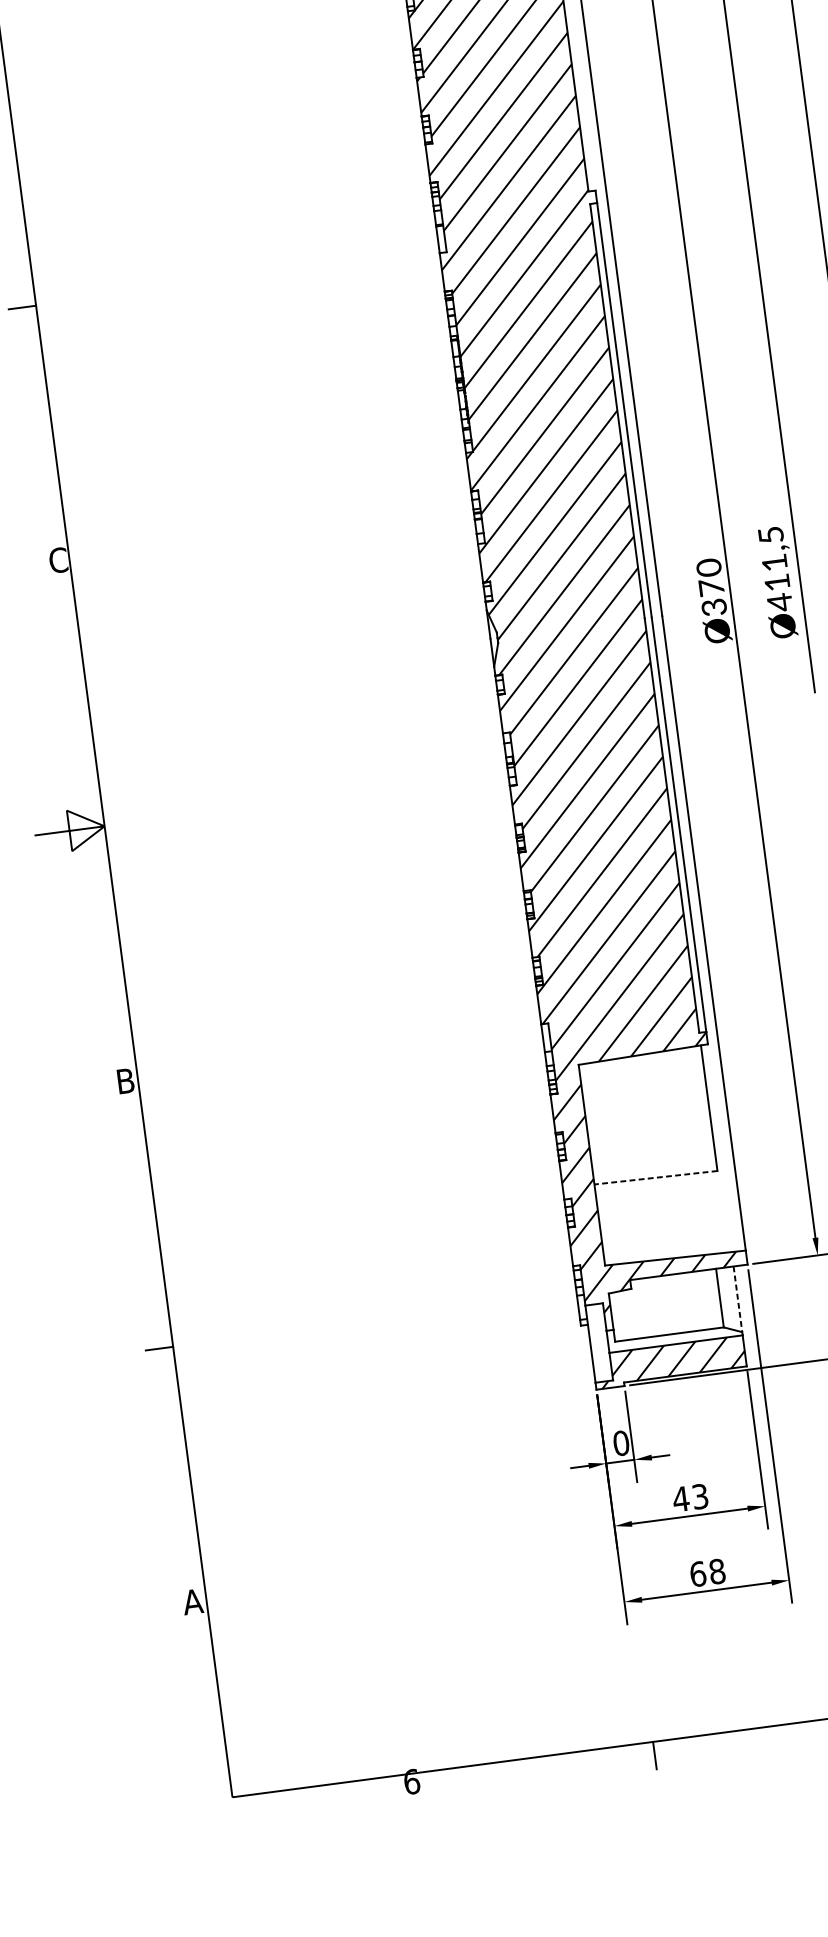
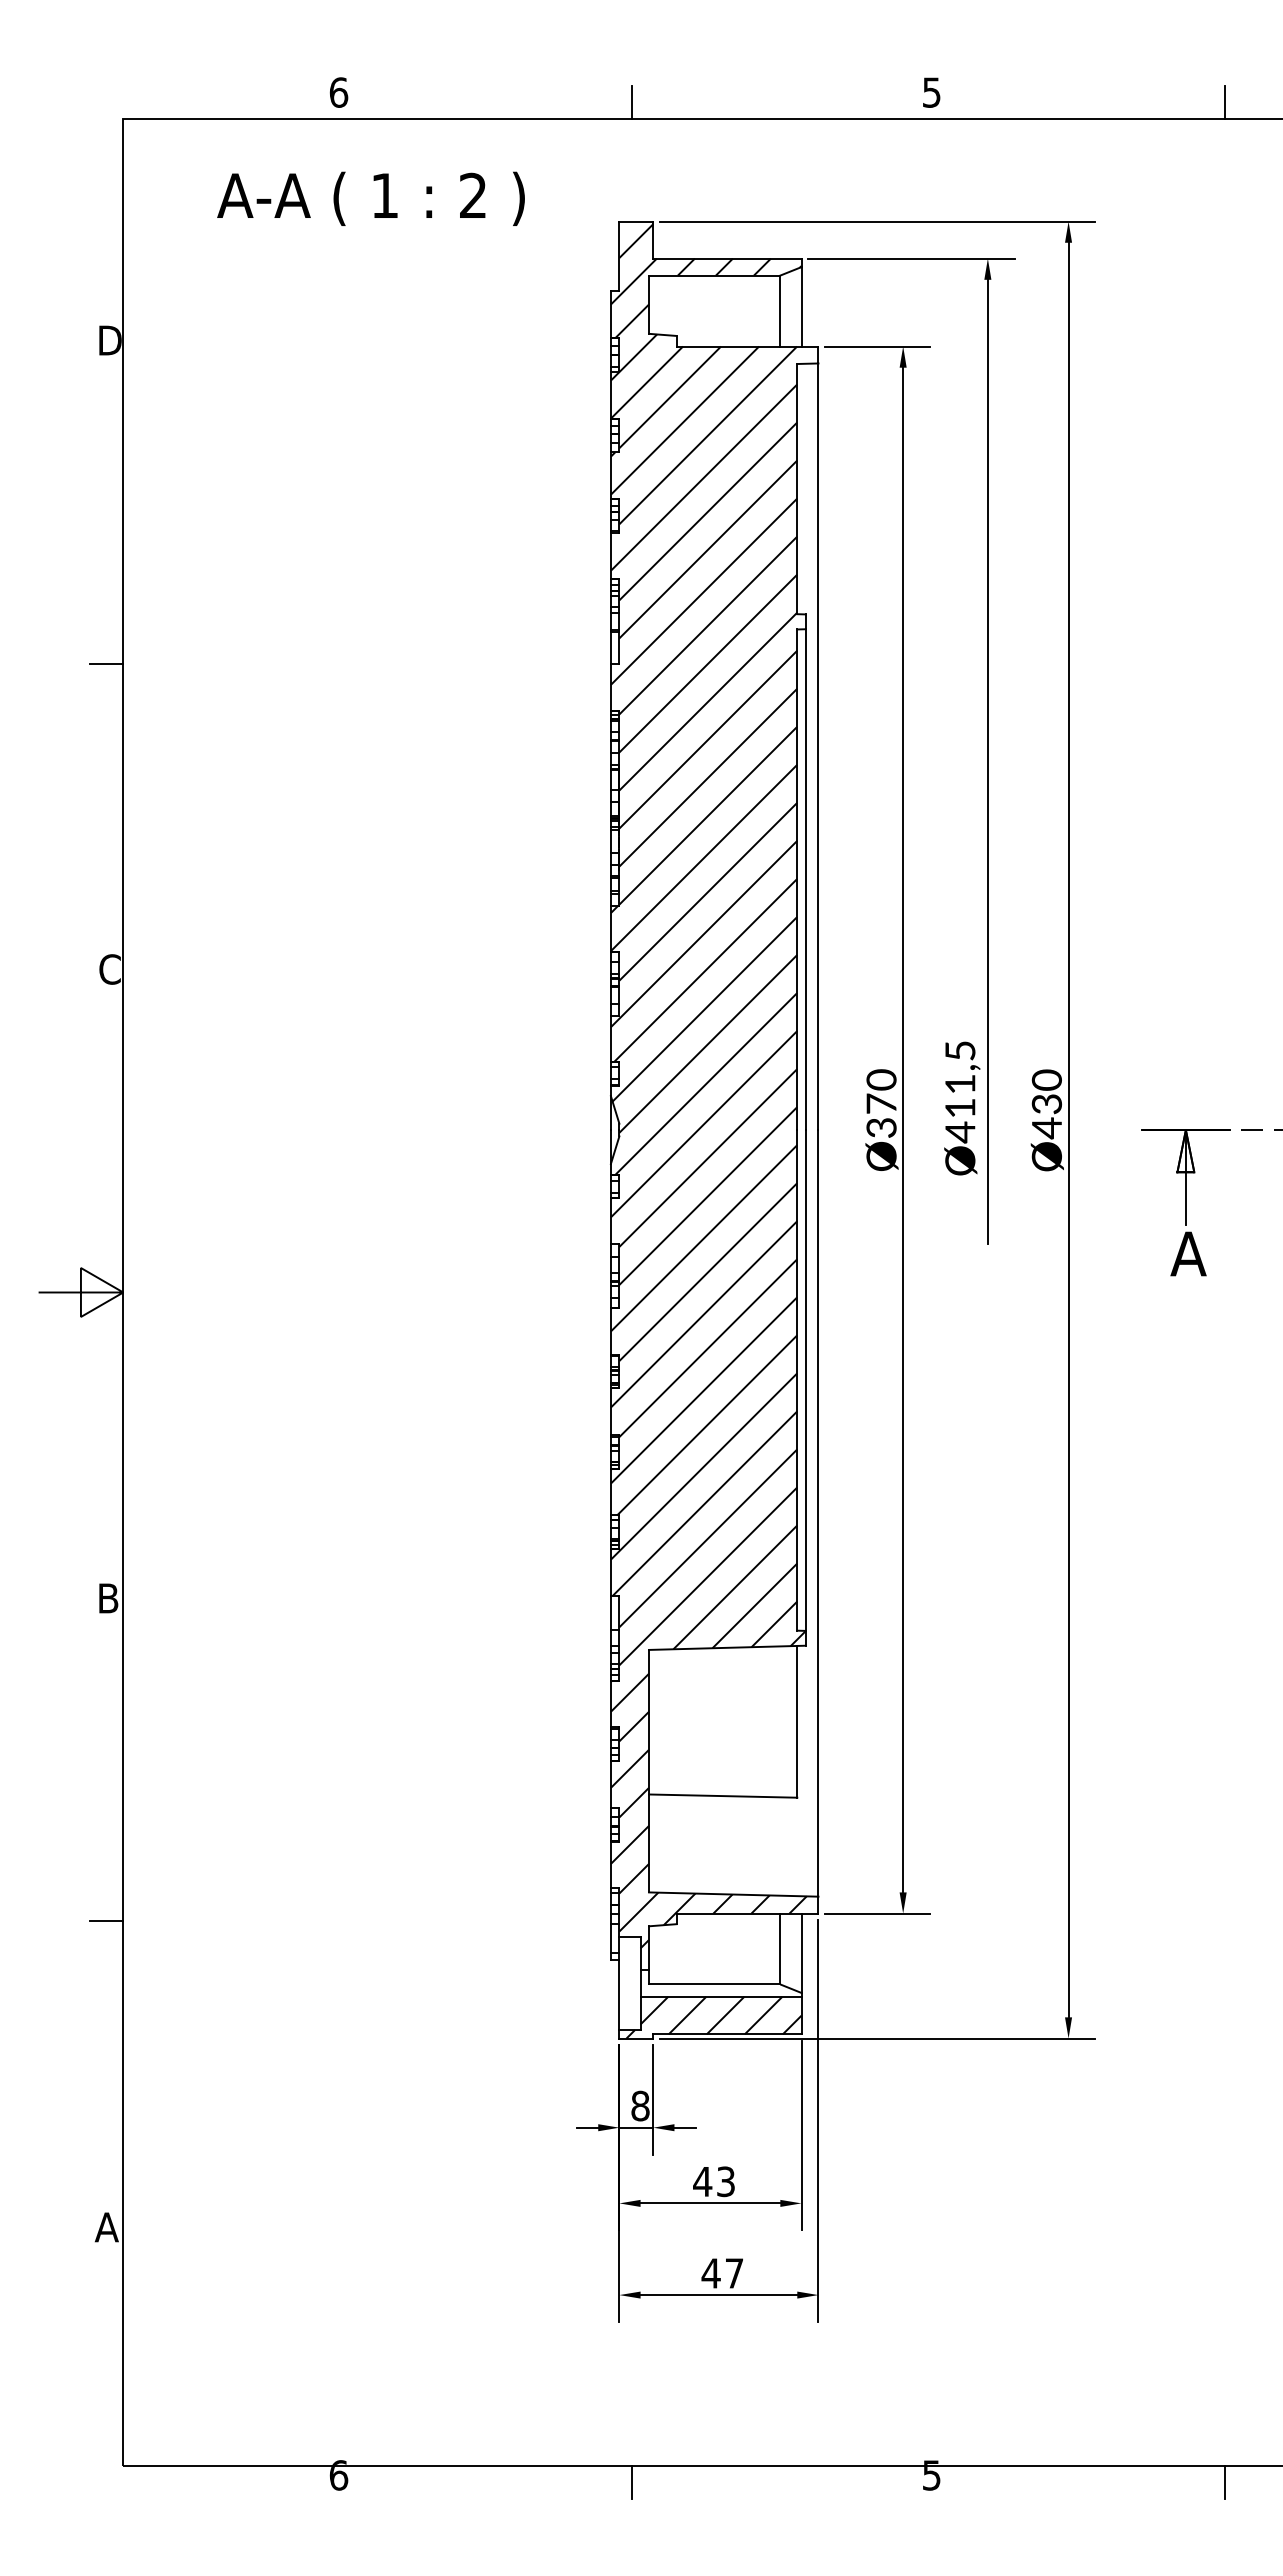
line: (655, 1178) -> (722, 1796), dashed -> solid
line: (737, 1299) -> (801, 1953), dashed -> solid
text: (621, 1443) -> (640, 2106), 0 -> 8
text: (707, 1572) -> (722, 2273), 68 -> 47

